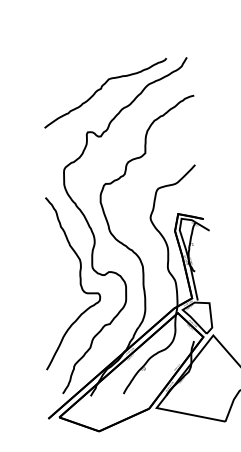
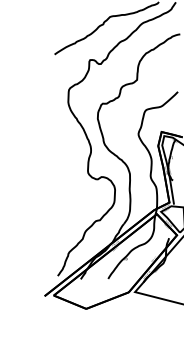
curve: (79, 283) -> (76, 185), removed

